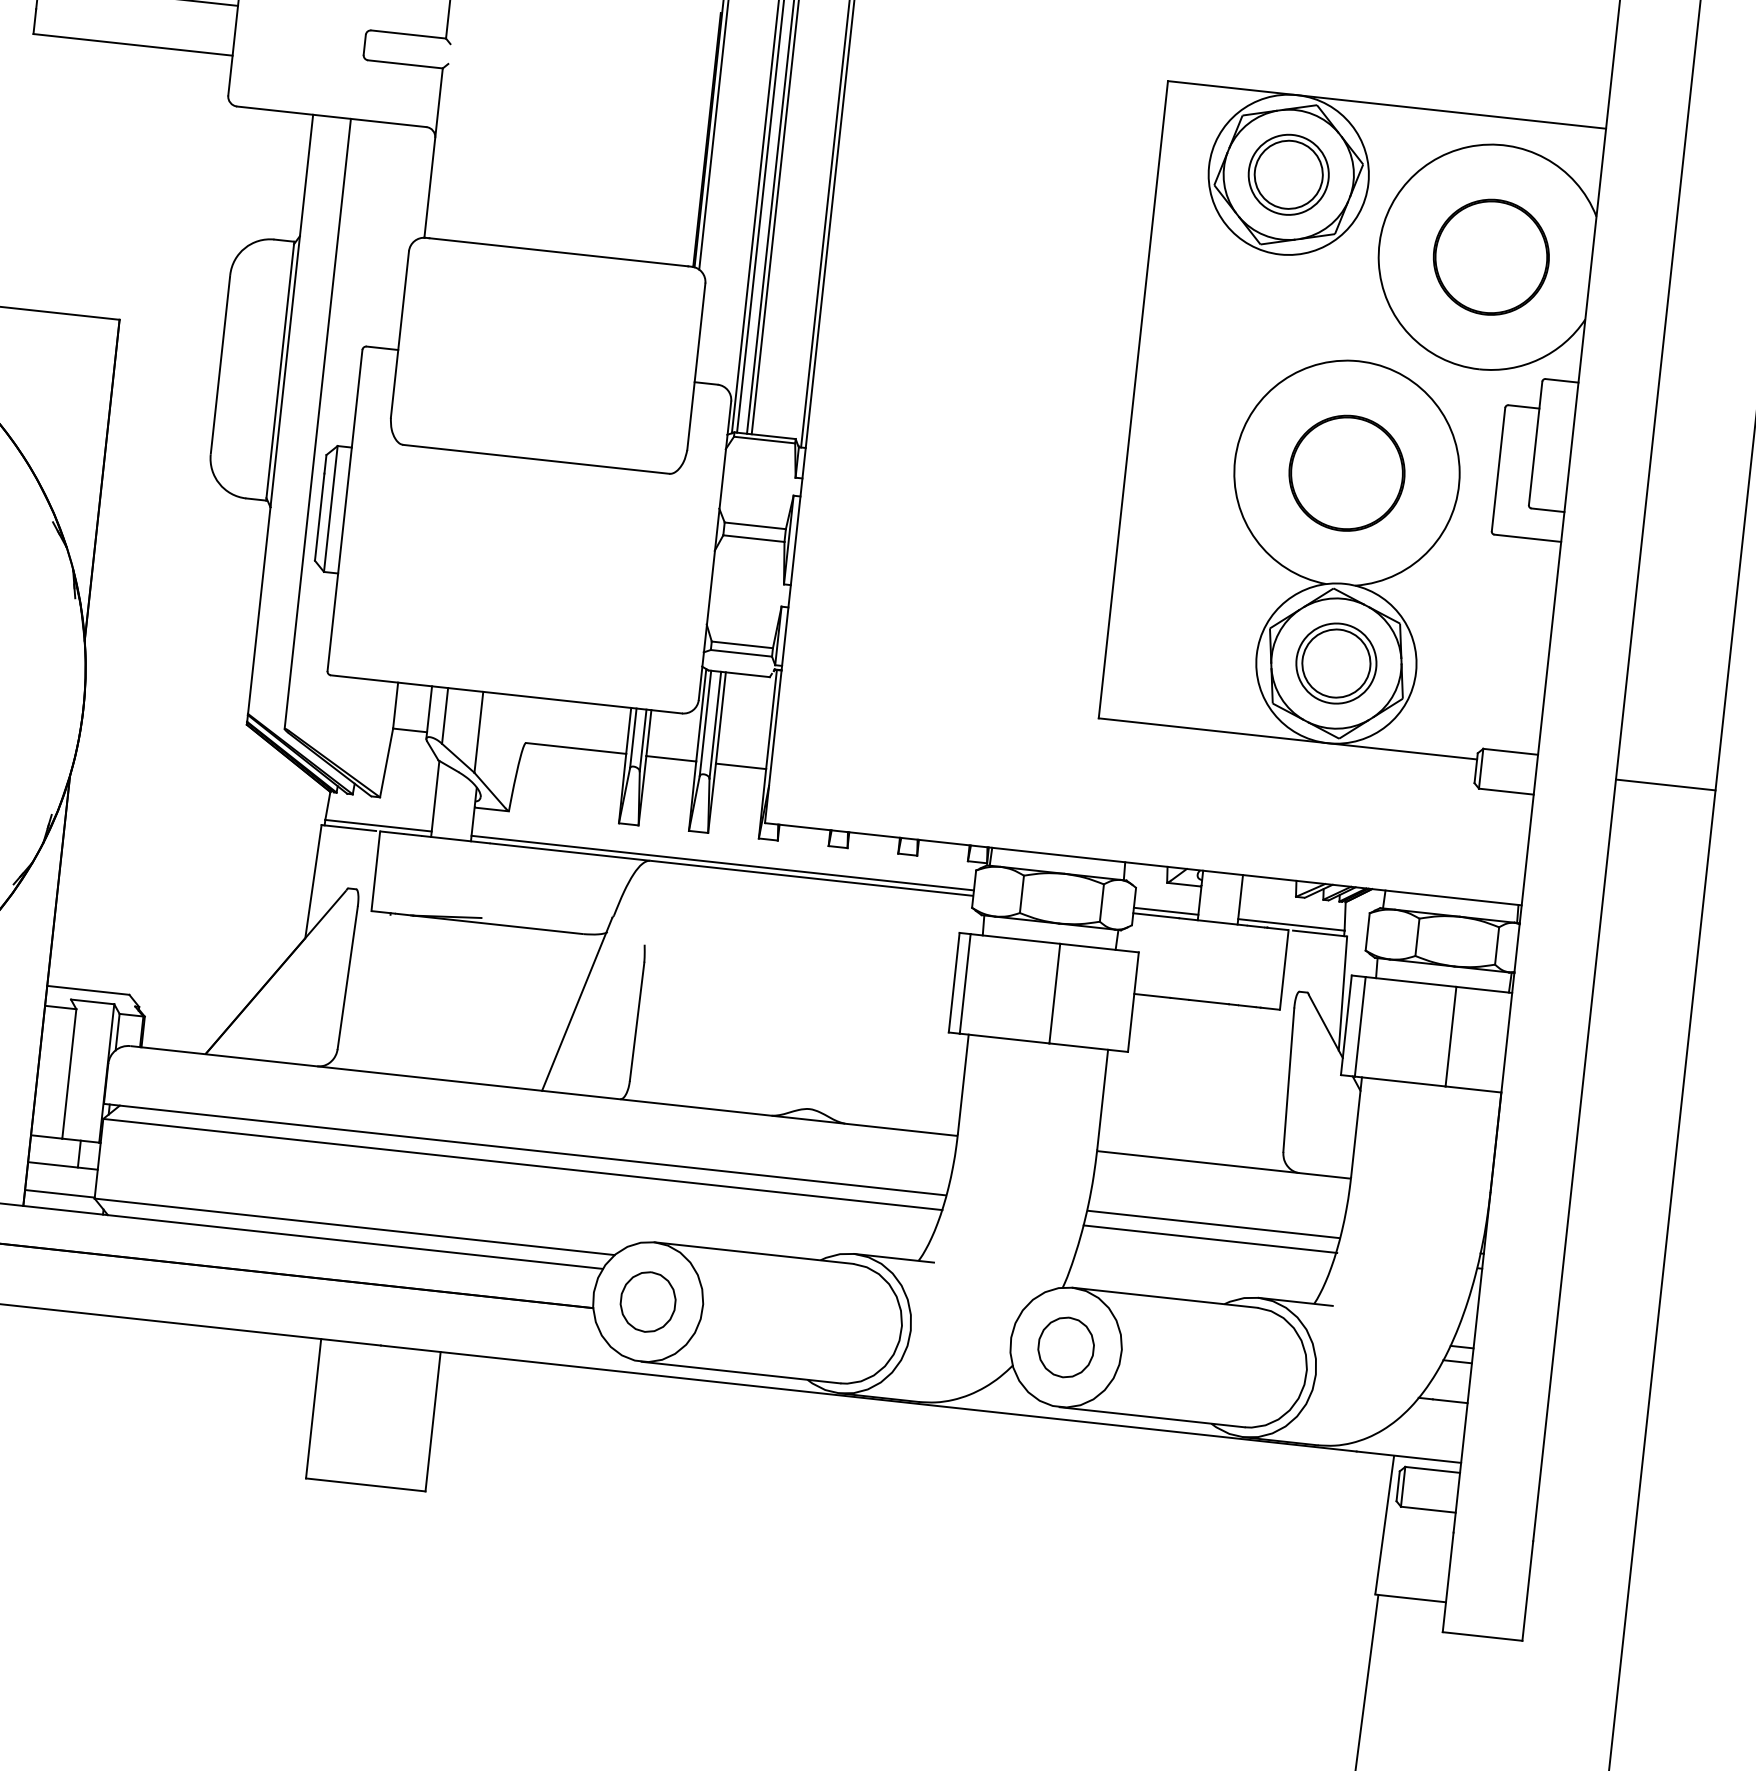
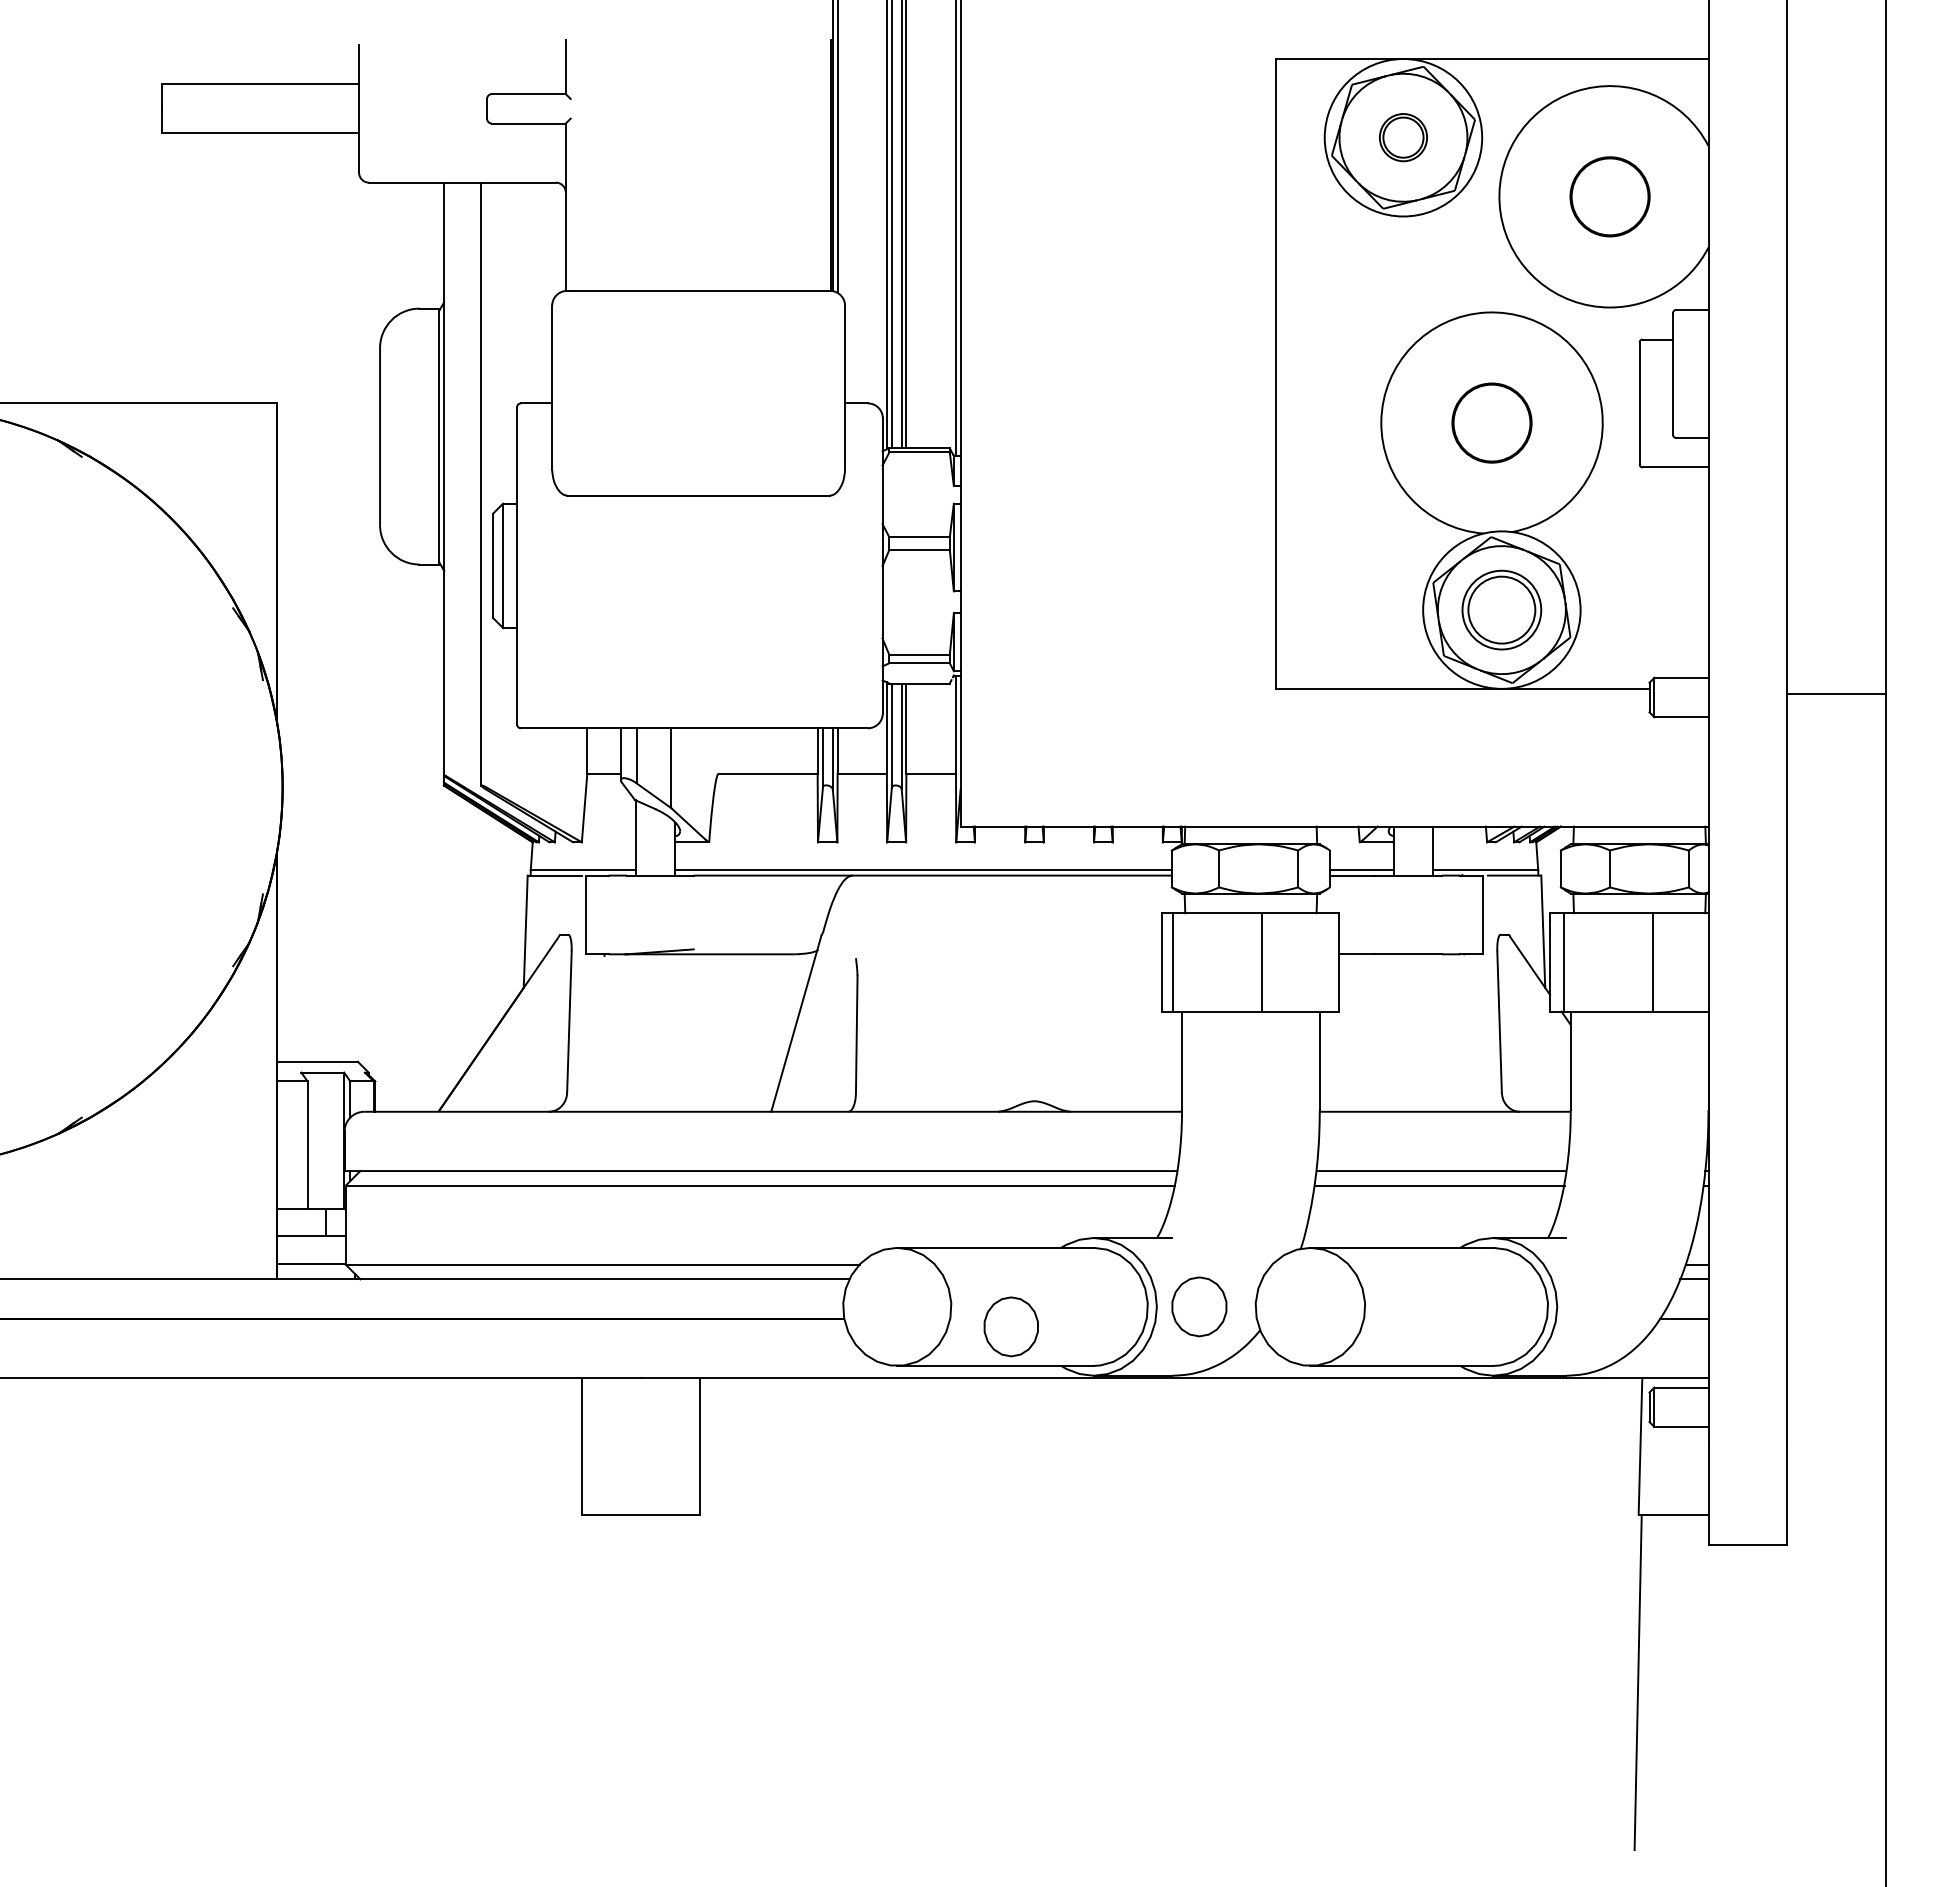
part: (1288, 174) -> (1403, 137), size x0.6
part: (1490, 256) -> (1609, 196), size x0.7
part: (1346, 472) -> (1491, 422), size x0.7
part: (647, 1301) -> (1010, 1326), moved
part: (1066, 1347) -> (1199, 1306), moved

